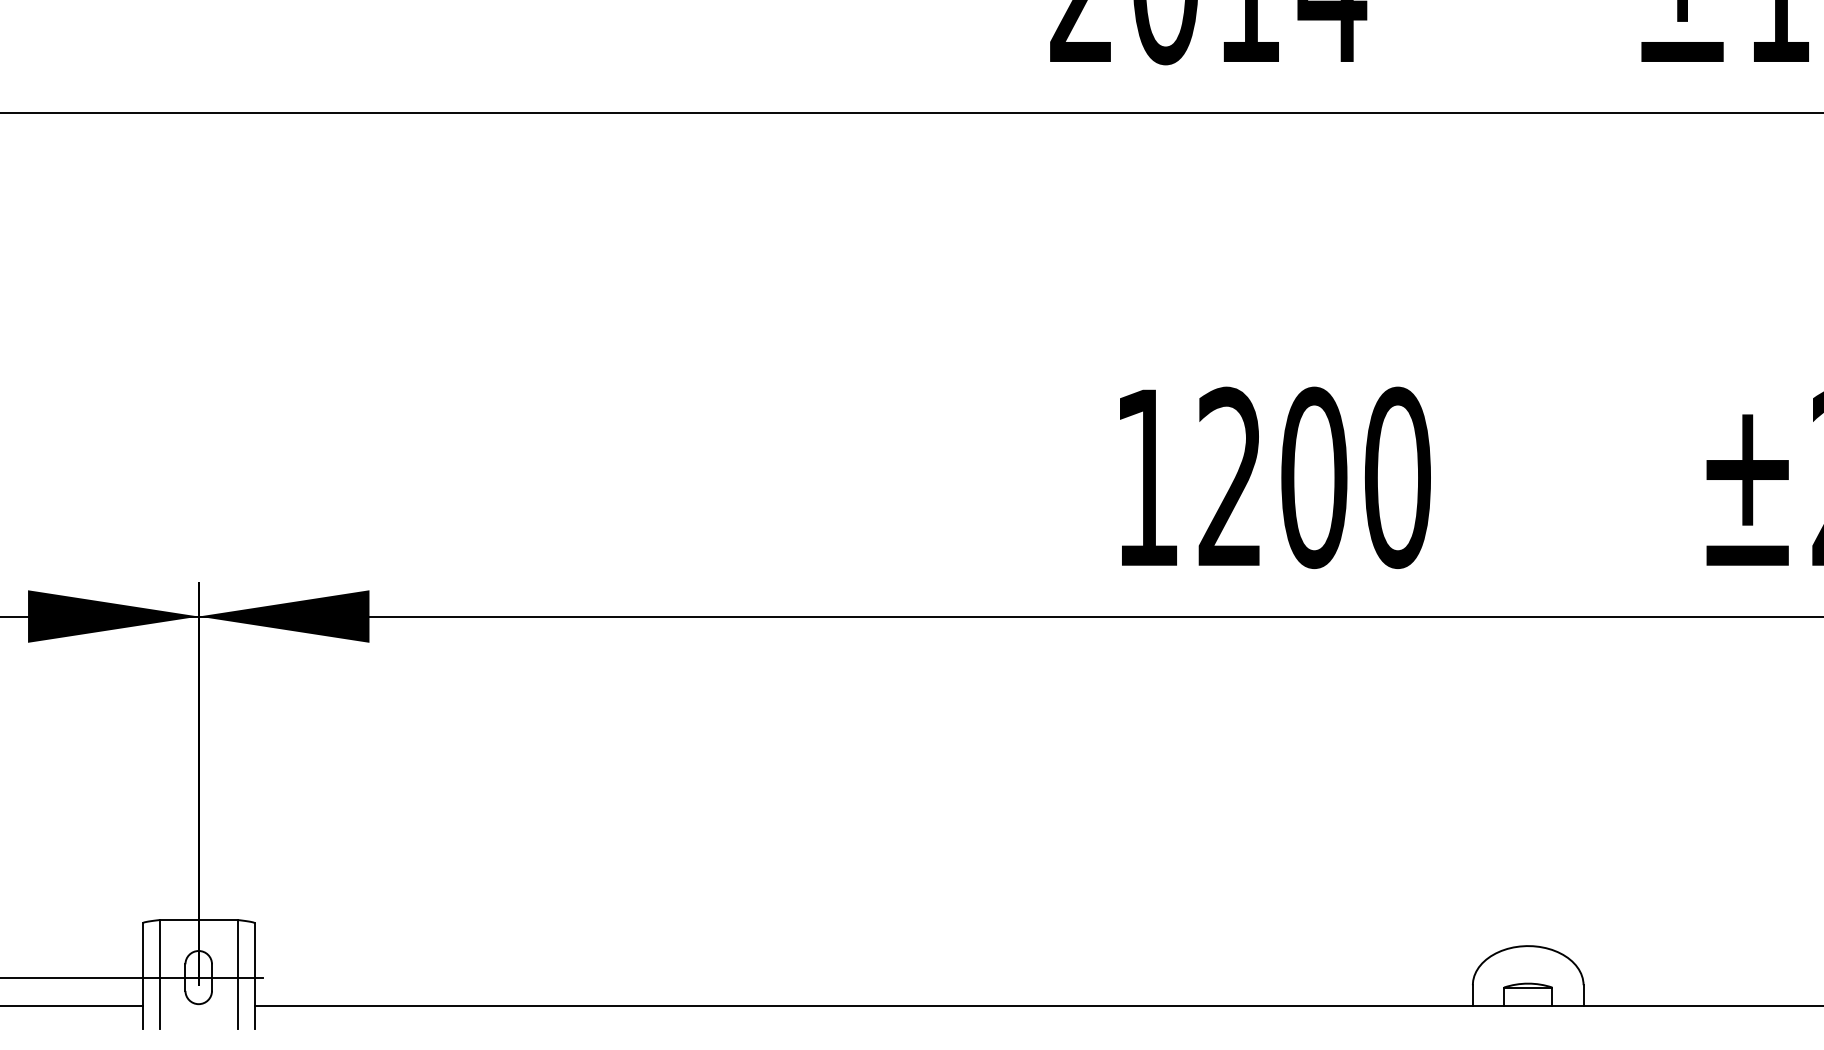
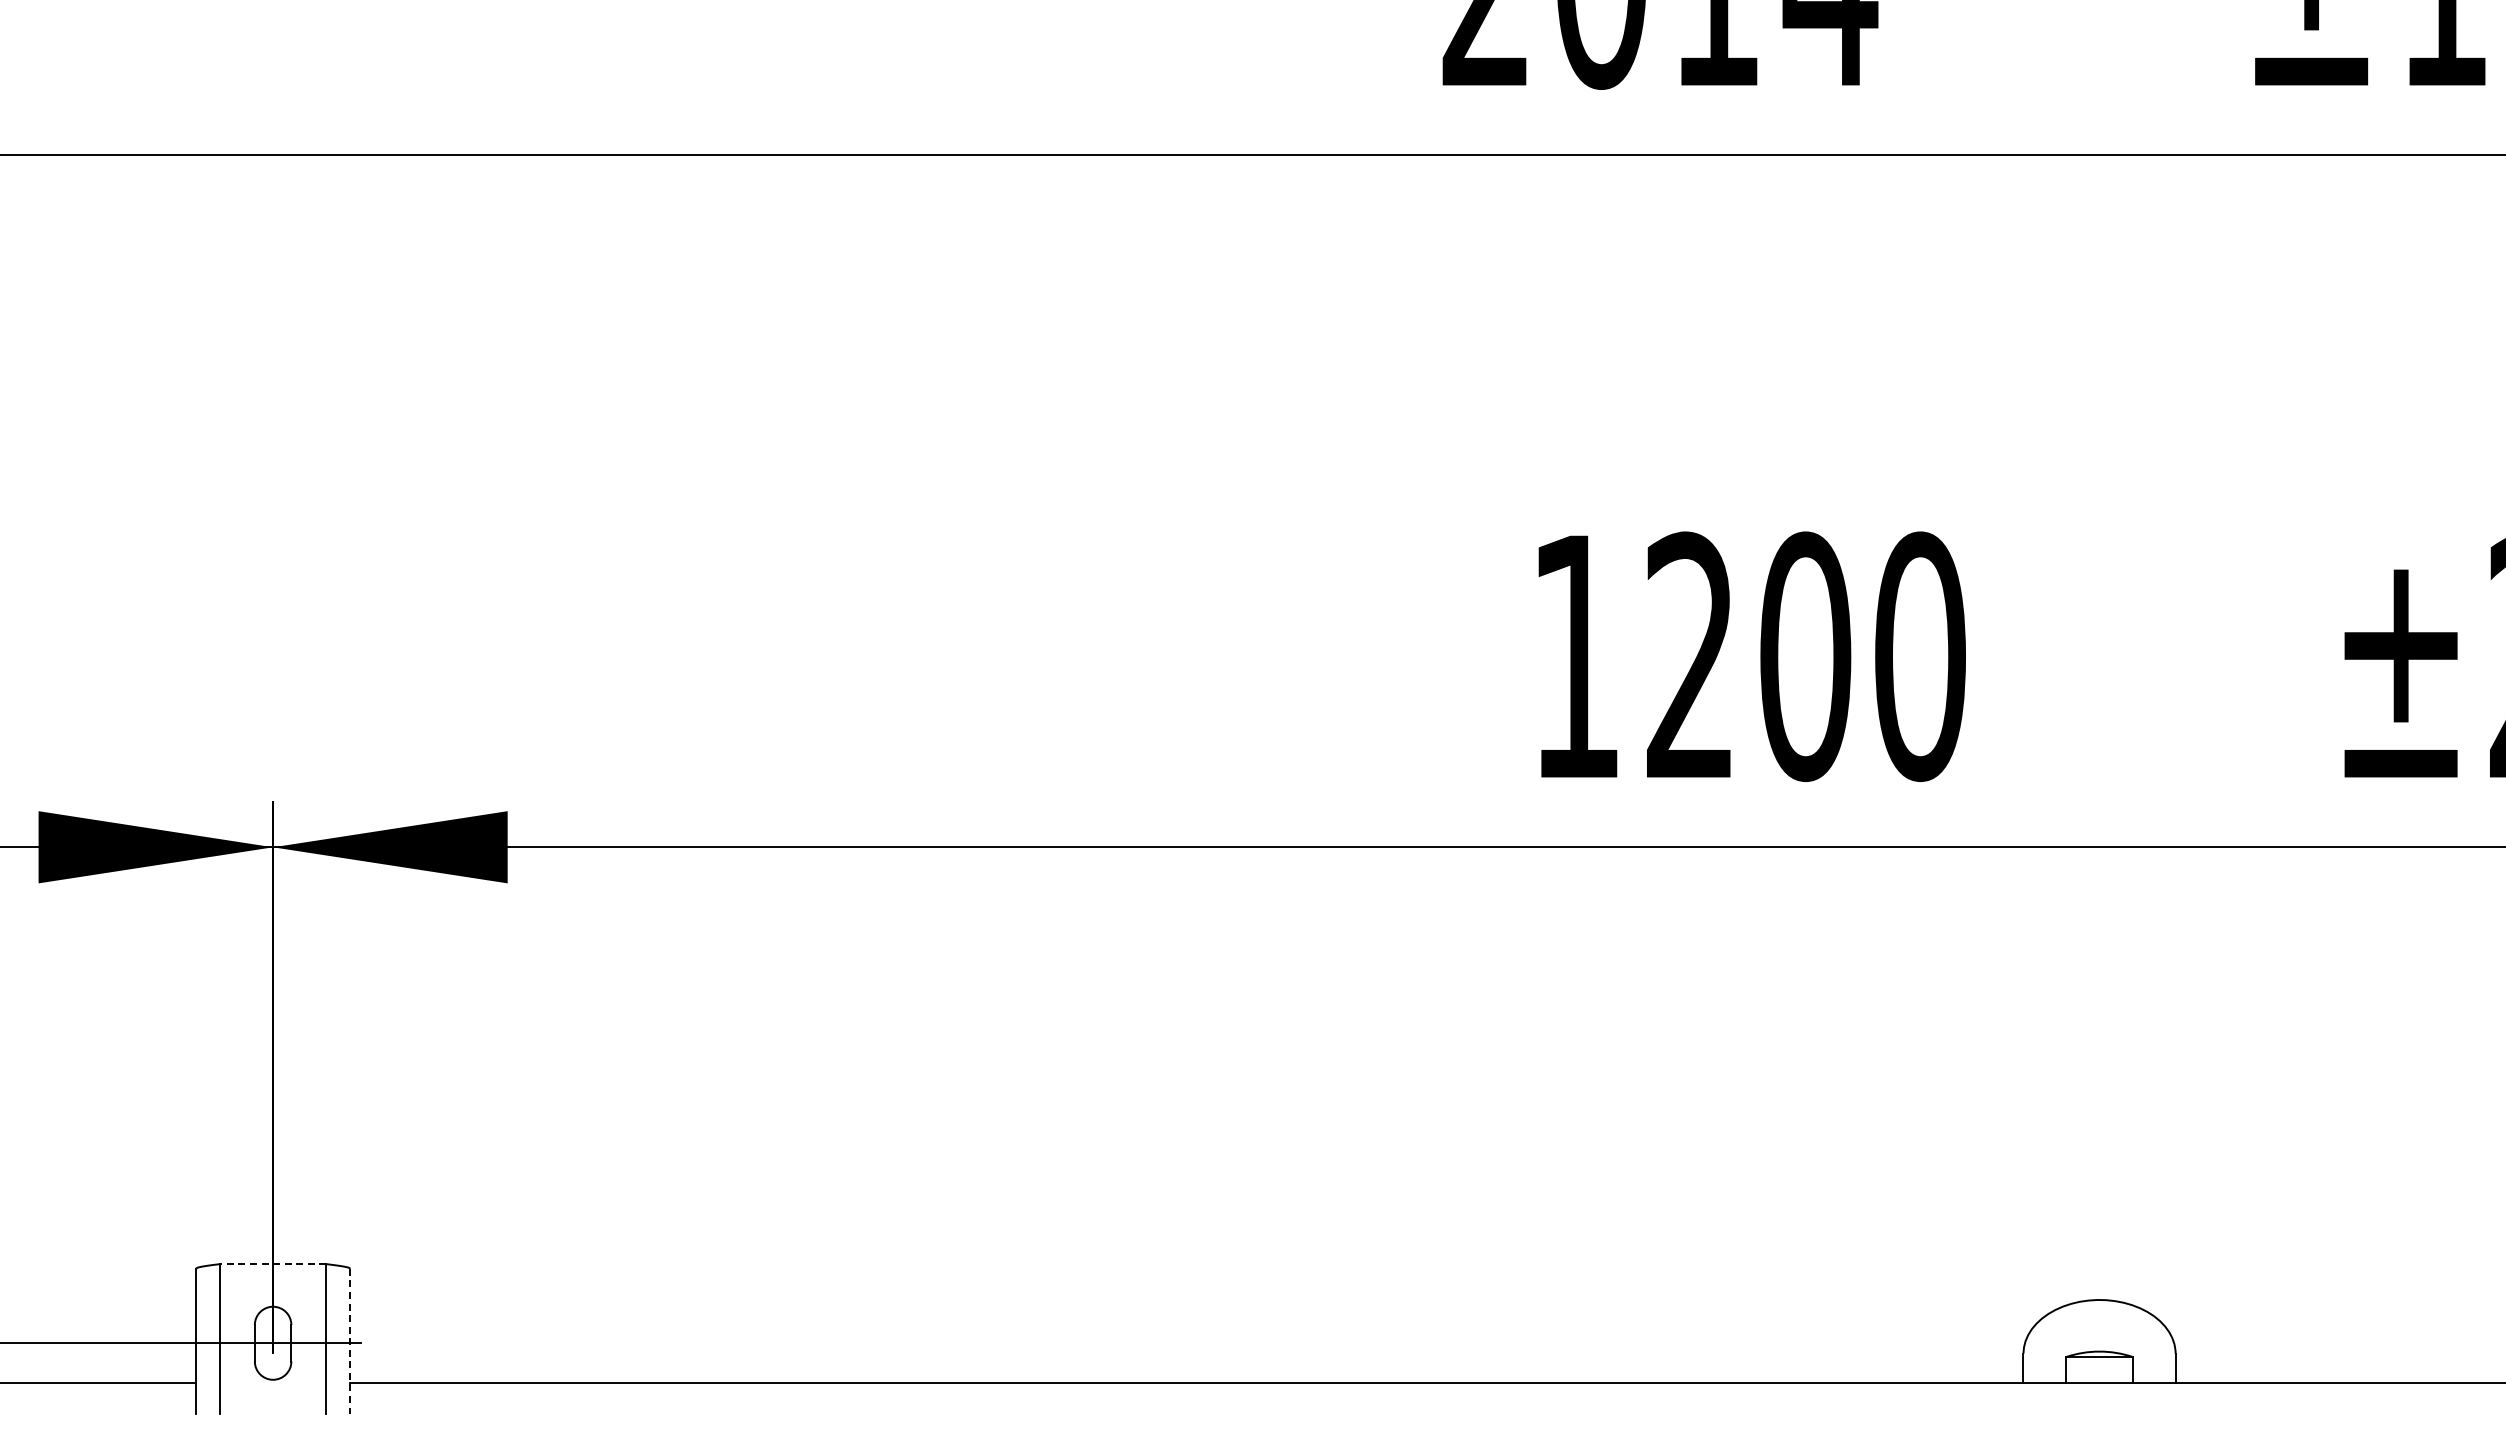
line: (198, 920) -> (272, 1264), solid -> dashed
line: (255, 976) -> (350, 1341), solid -> dashed

